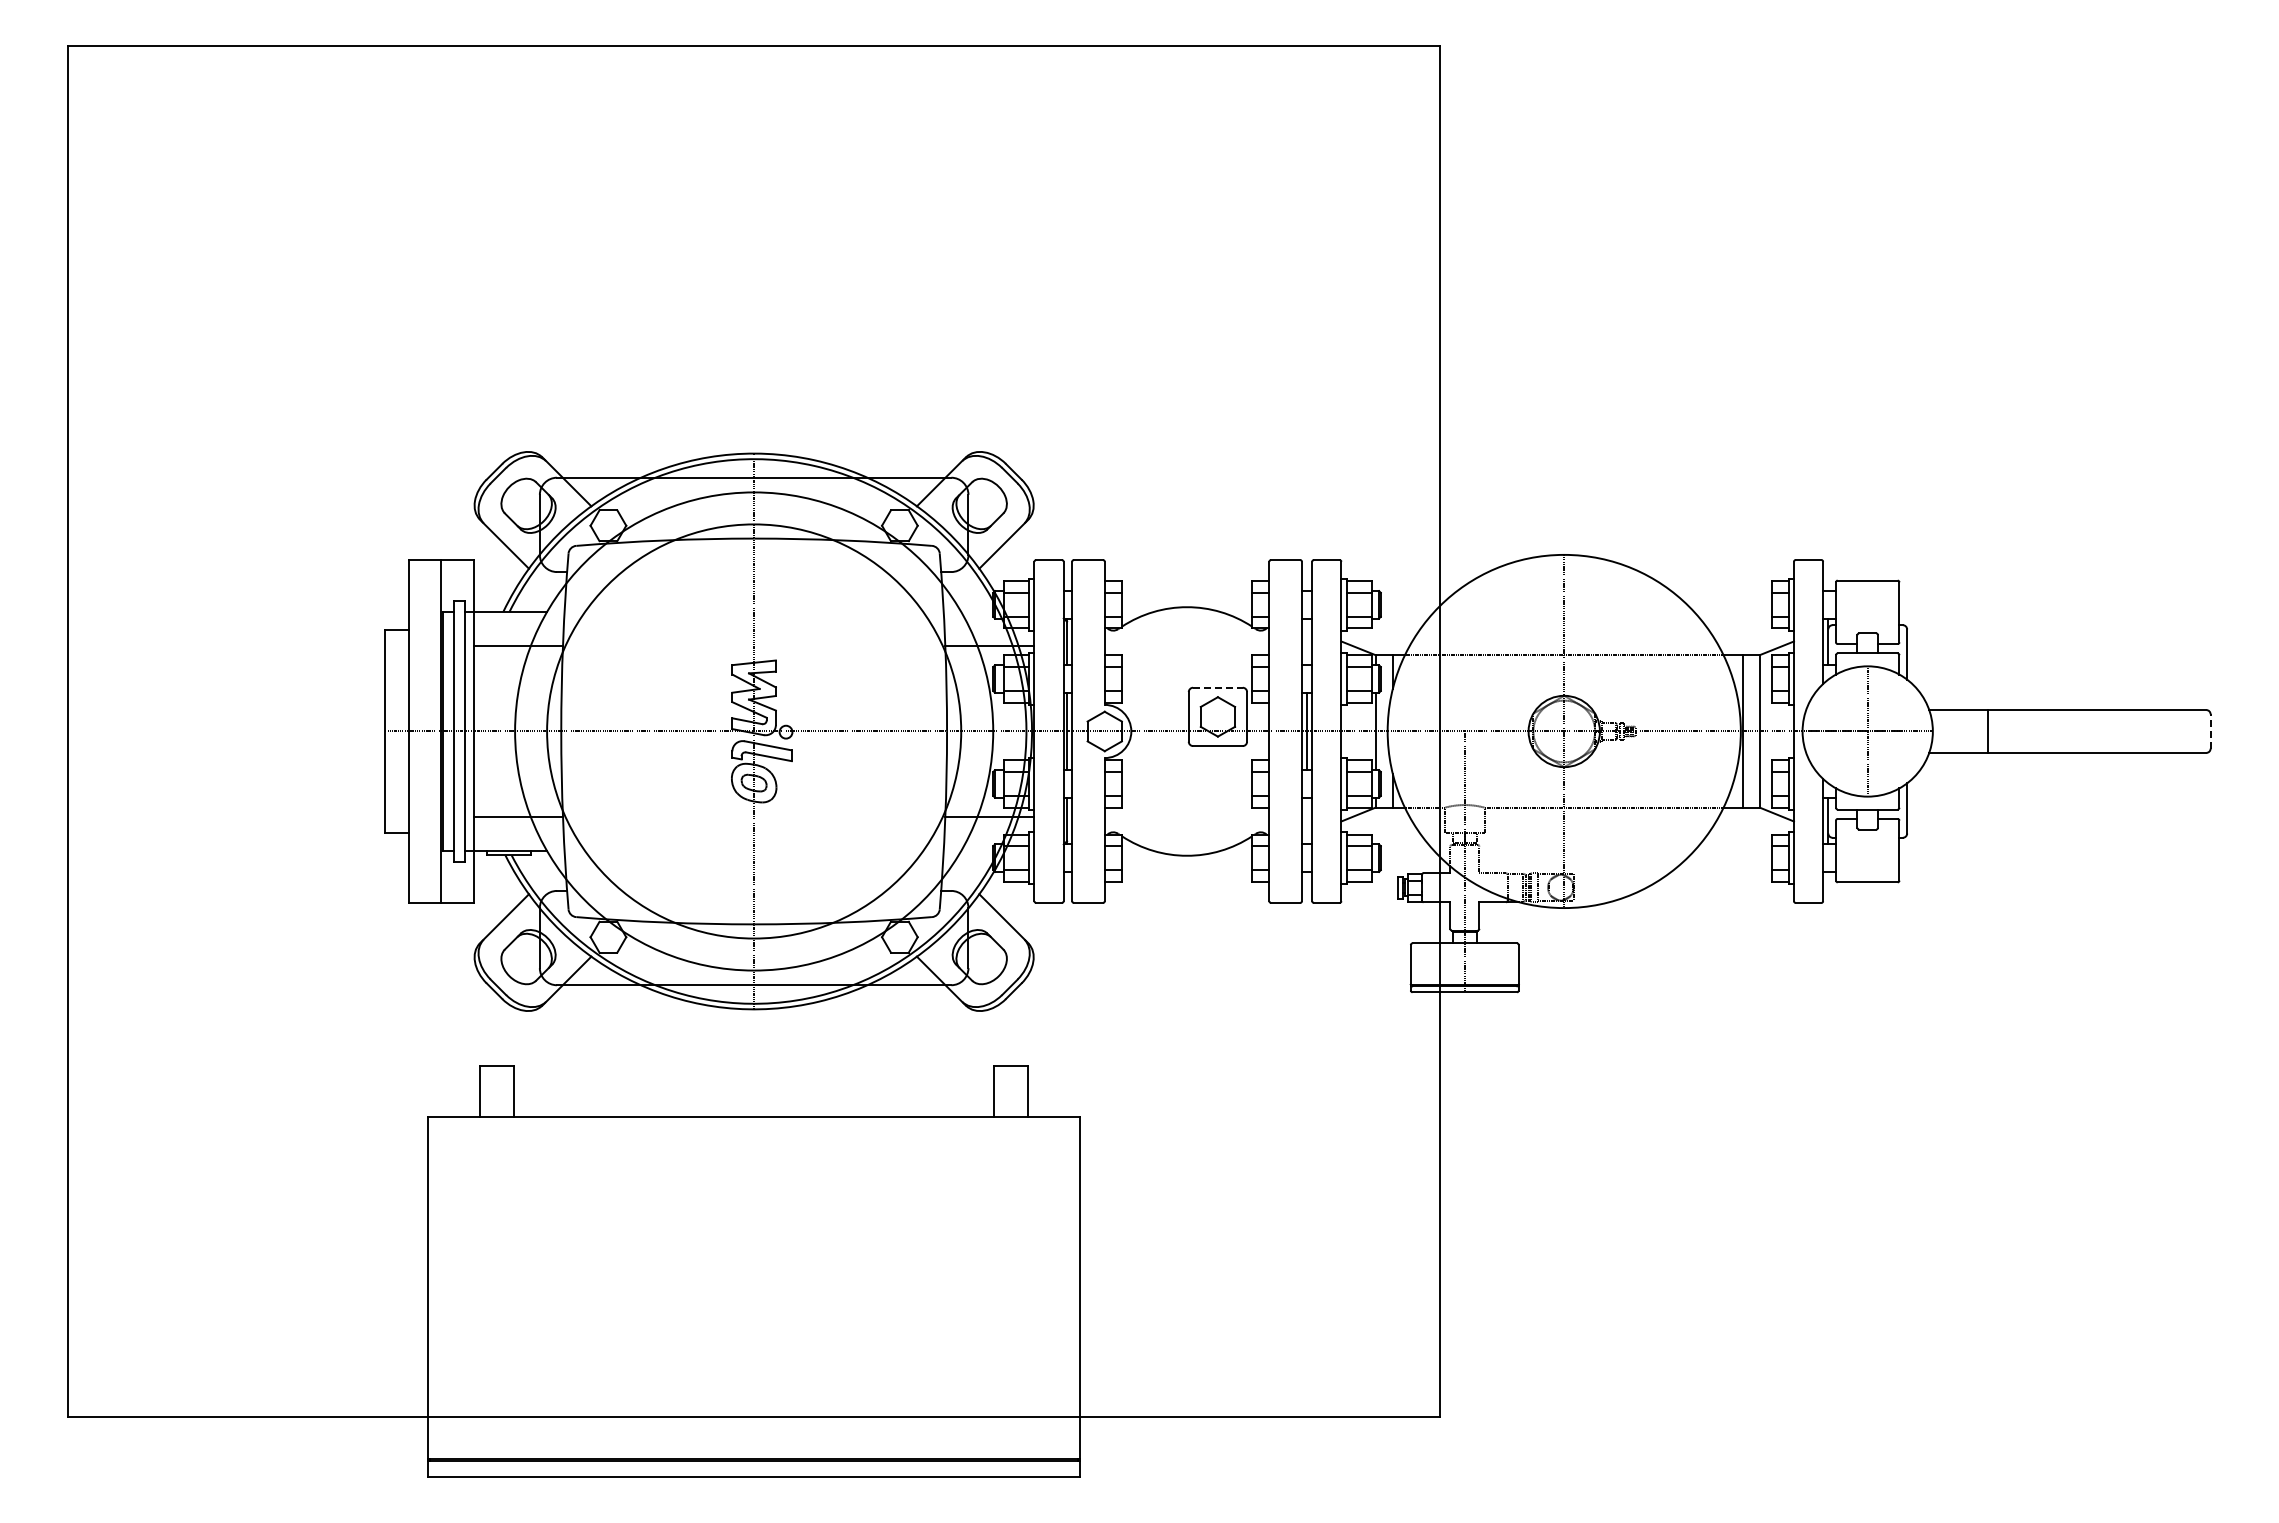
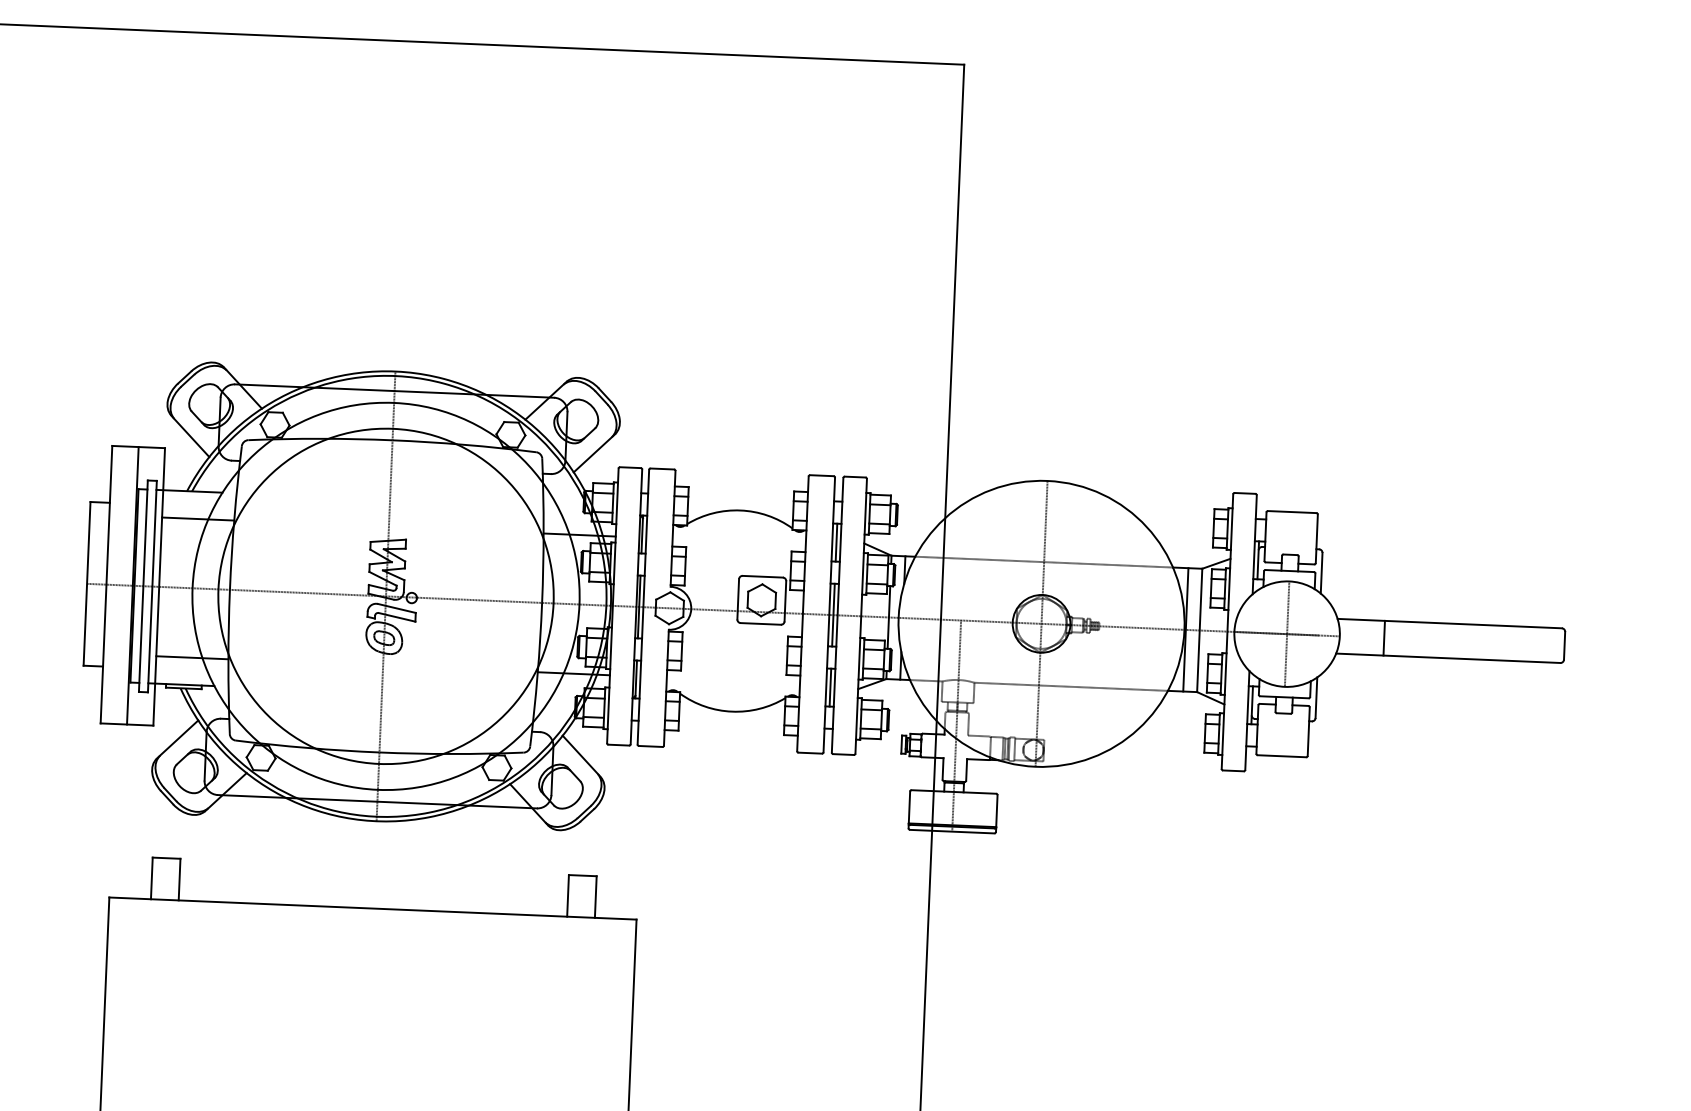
line: (1307, 641) -> (836, 542), added
line: (1217, 687) -> (762, 576), dashed -> solid
line: (2210, 731) -> (1564, 645), dashed -> solid
line: (1307, 820) -> (830, 687), added

